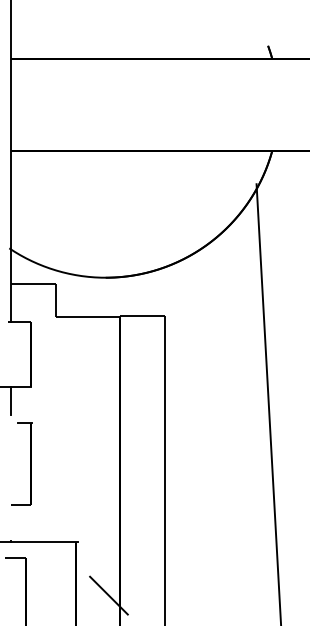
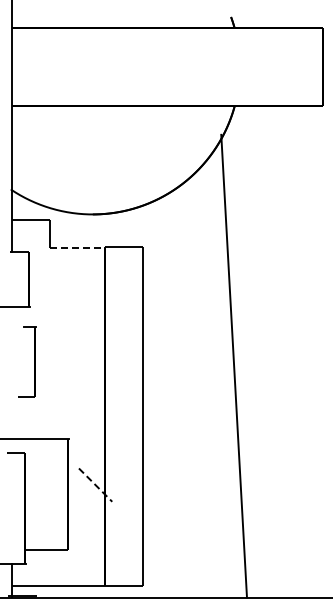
line: (87, 316) -> (77, 247), solid -> dashed
line: (11, 401) -> (12, 319), removed
part: (30, 463) -> (34, 361), moved
line: (108, 596) -> (95, 485), solid -> dashed

